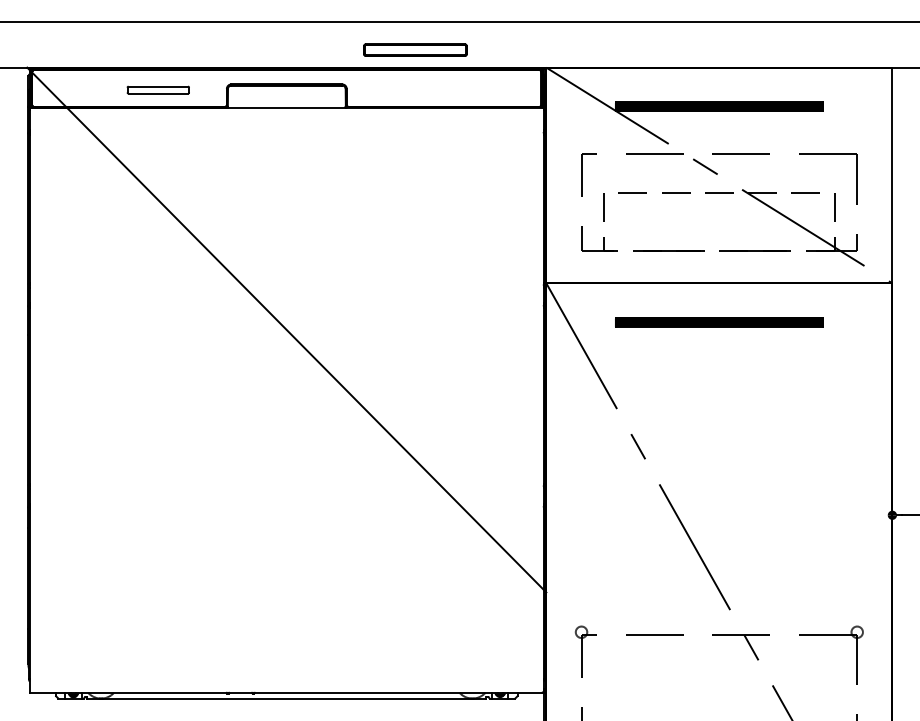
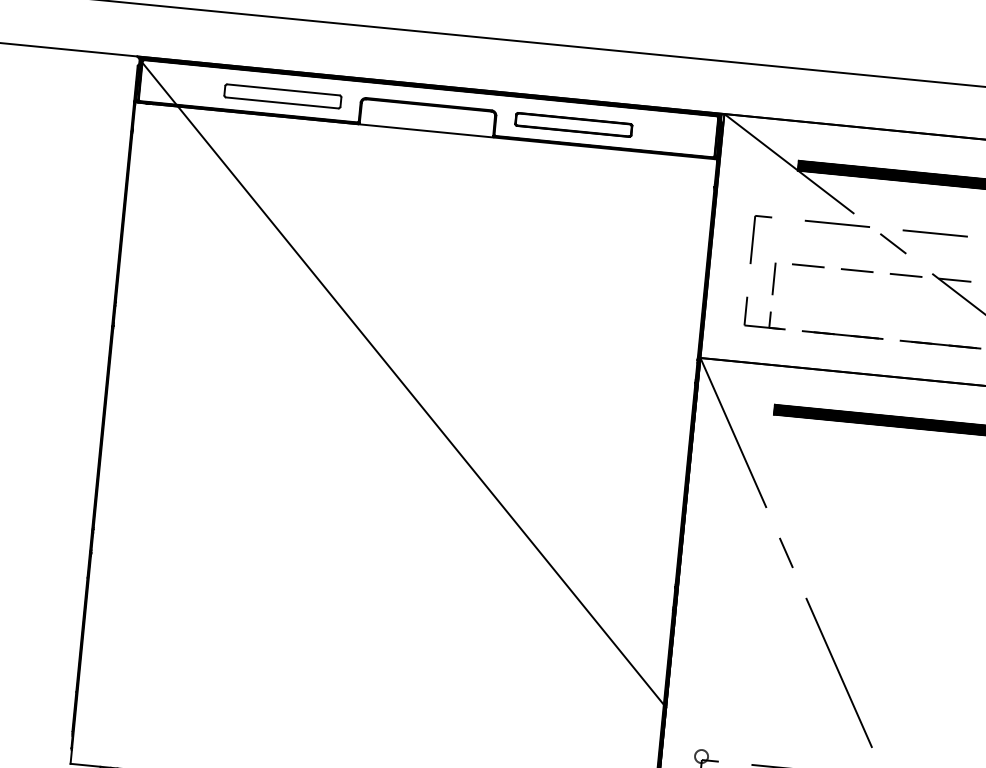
part: (415, 49) -> (573, 124), moved
part: (158, 89) -> (283, 95), size x1.67

